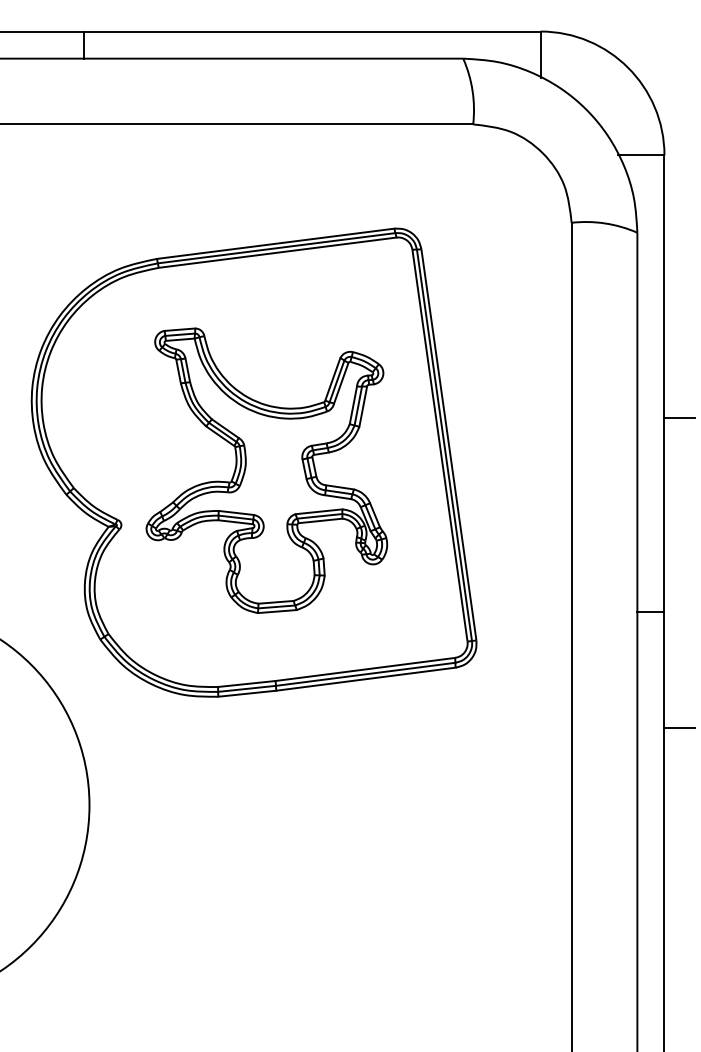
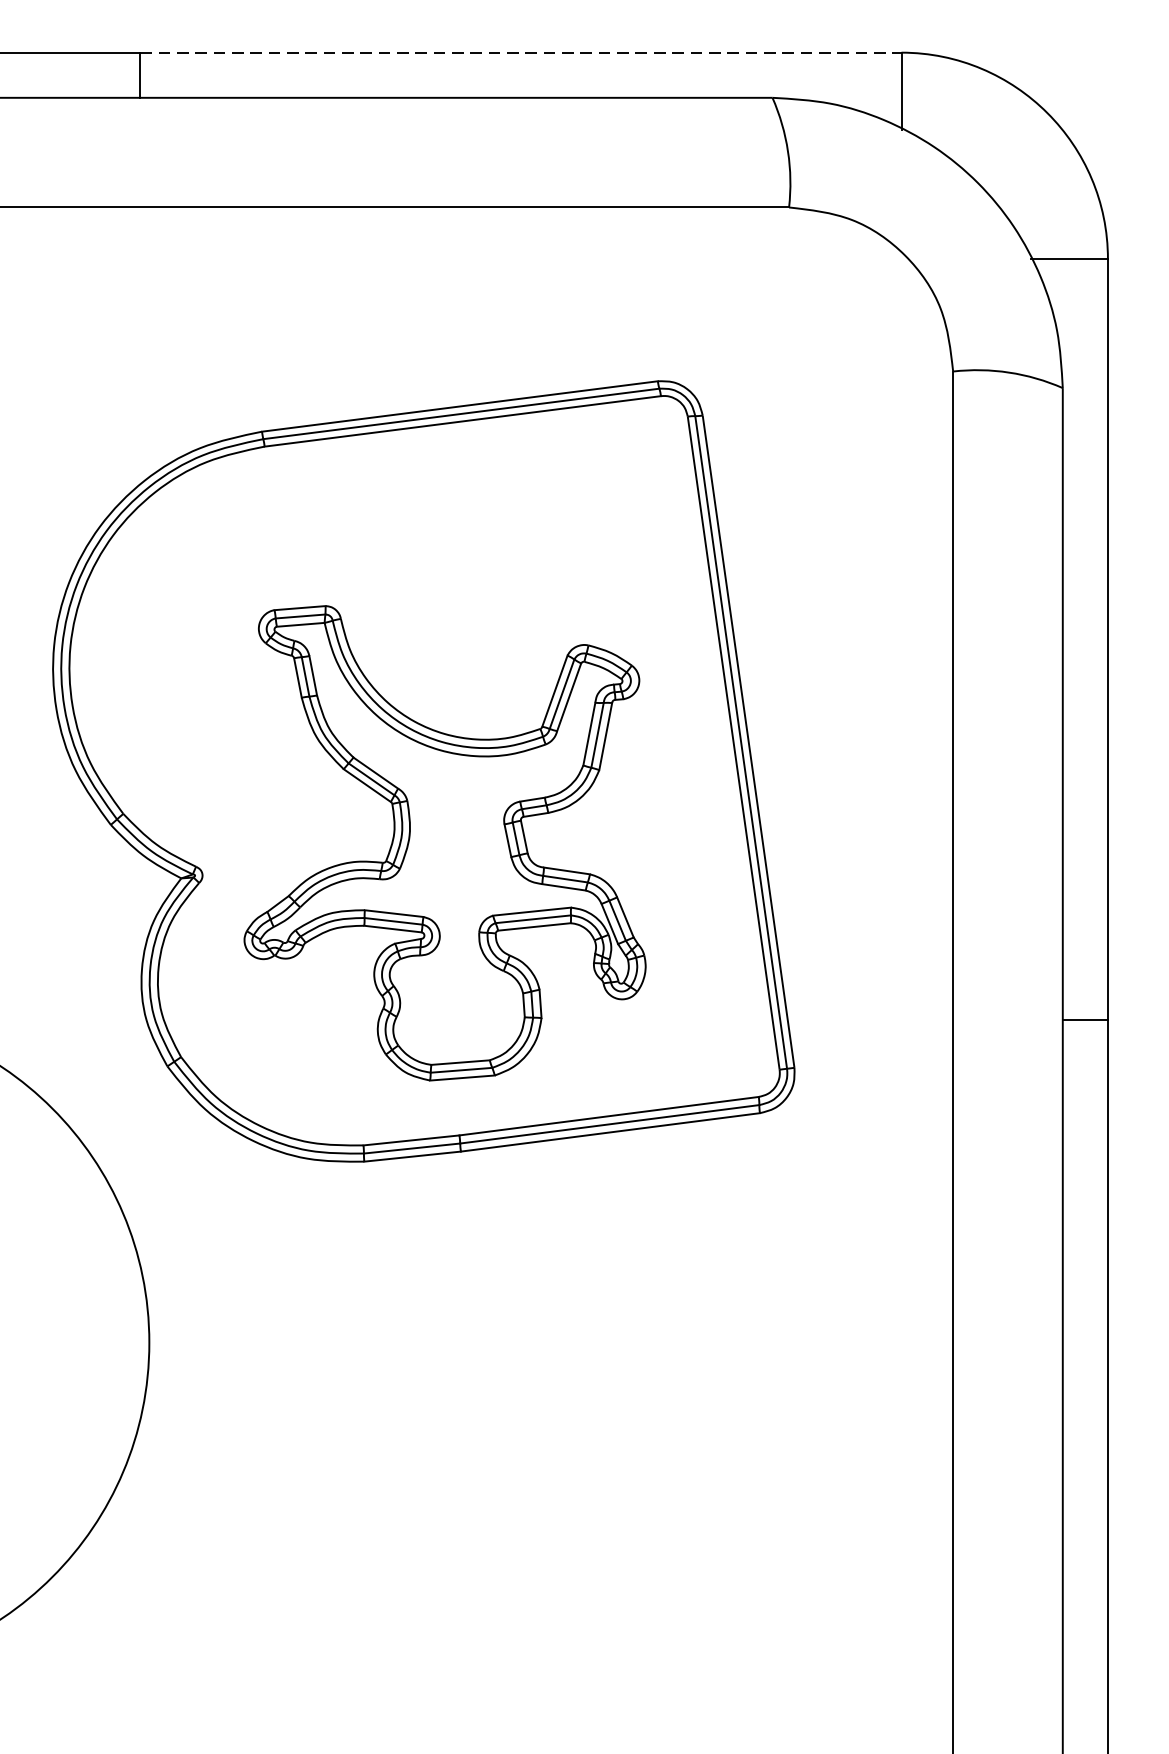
line: (312, 31) -> (521, 52), solid -> dashed
line: (679, 418) -> (1133, 697), removed
part: (266, 470) -> (444, 842), moved
line: (679, 728) -> (1133, 1214), removed

